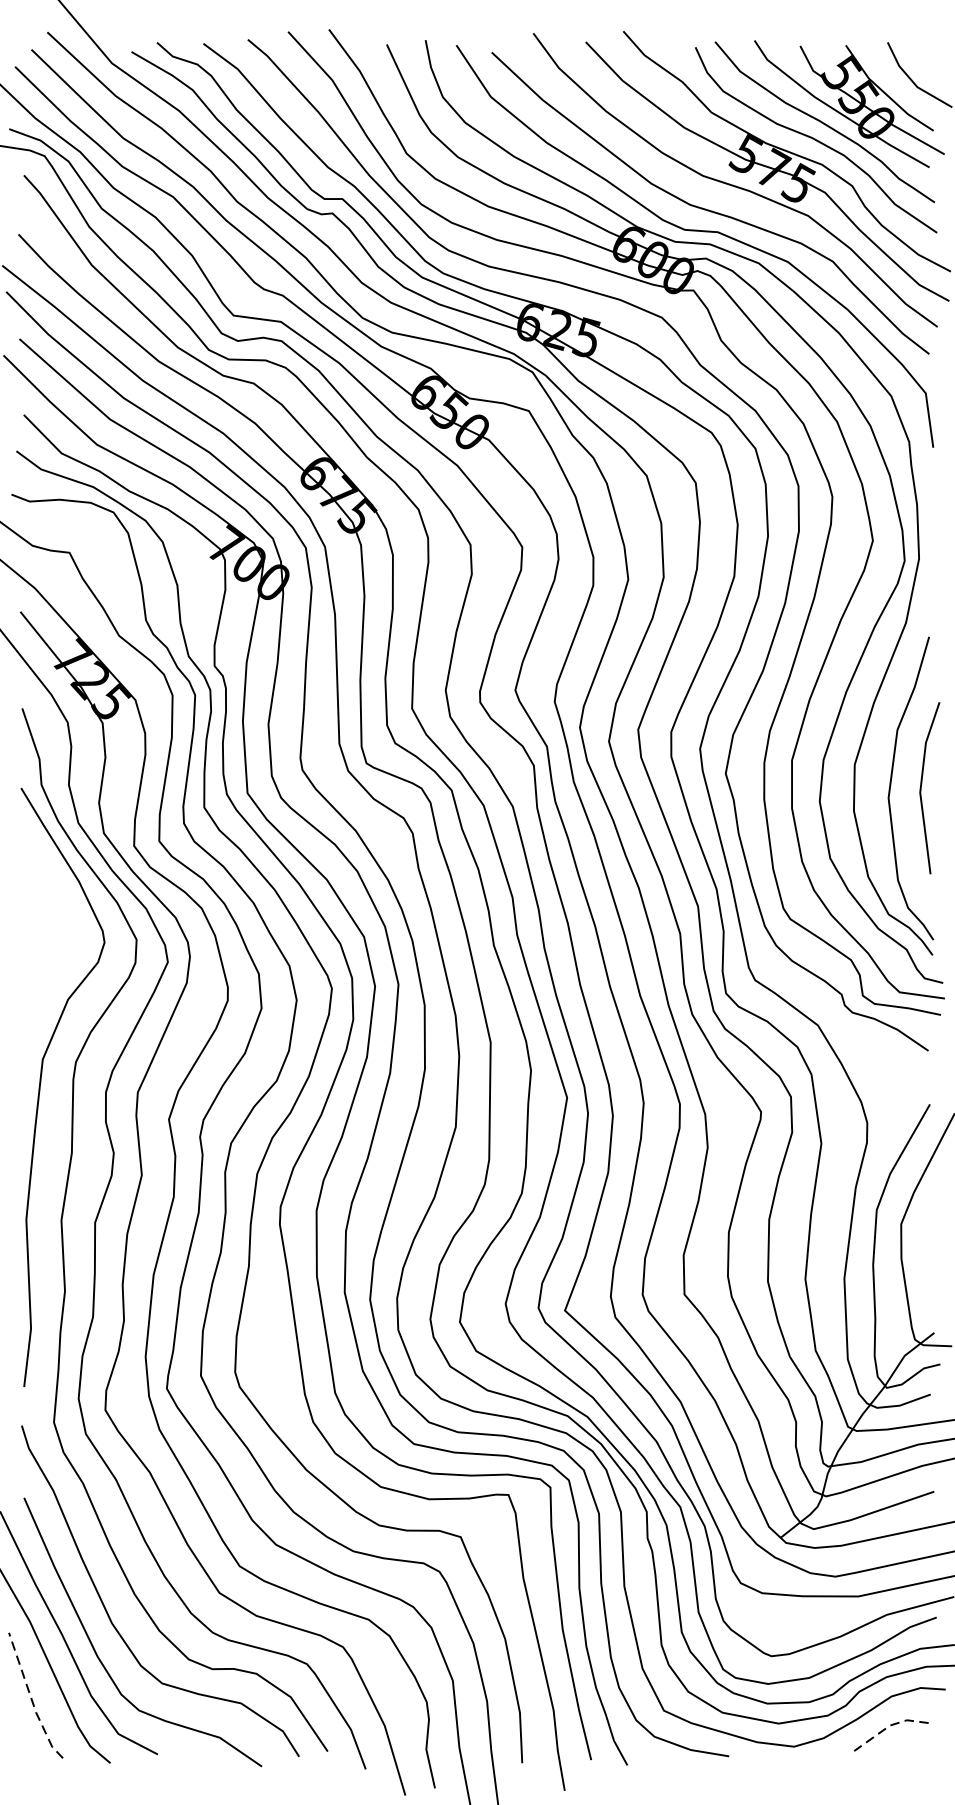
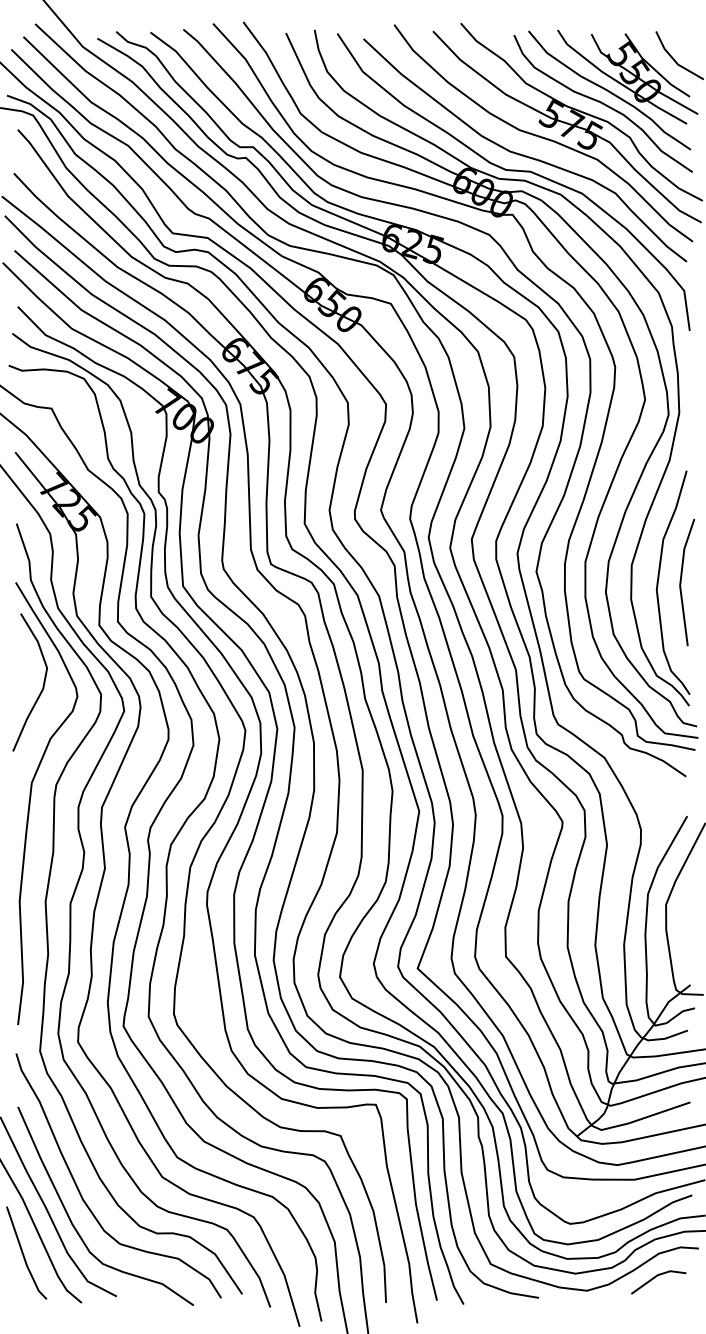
curve: (57, 928) -> (42, 686), added
line: (31, 1698) -> (23, 1255), dashed -> solid
line: (889, 1726) -> (657, 1275), dashed -> solid

